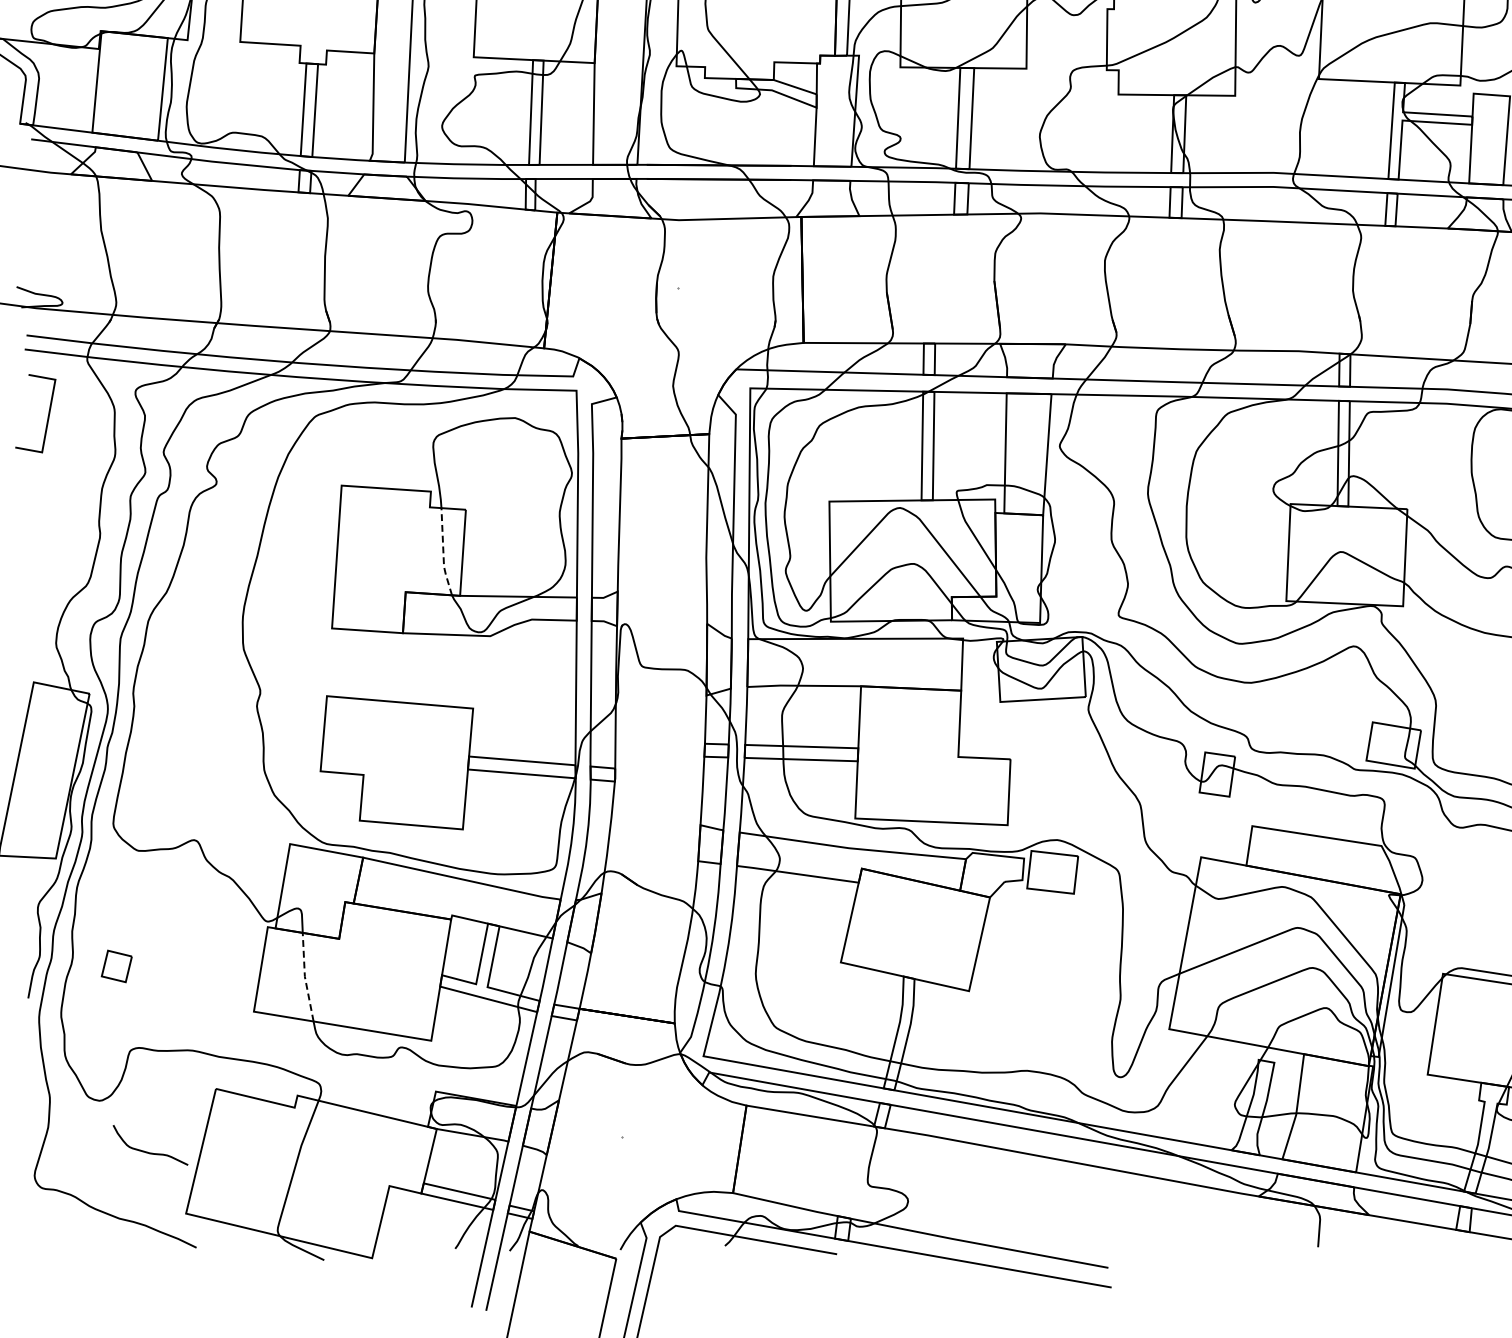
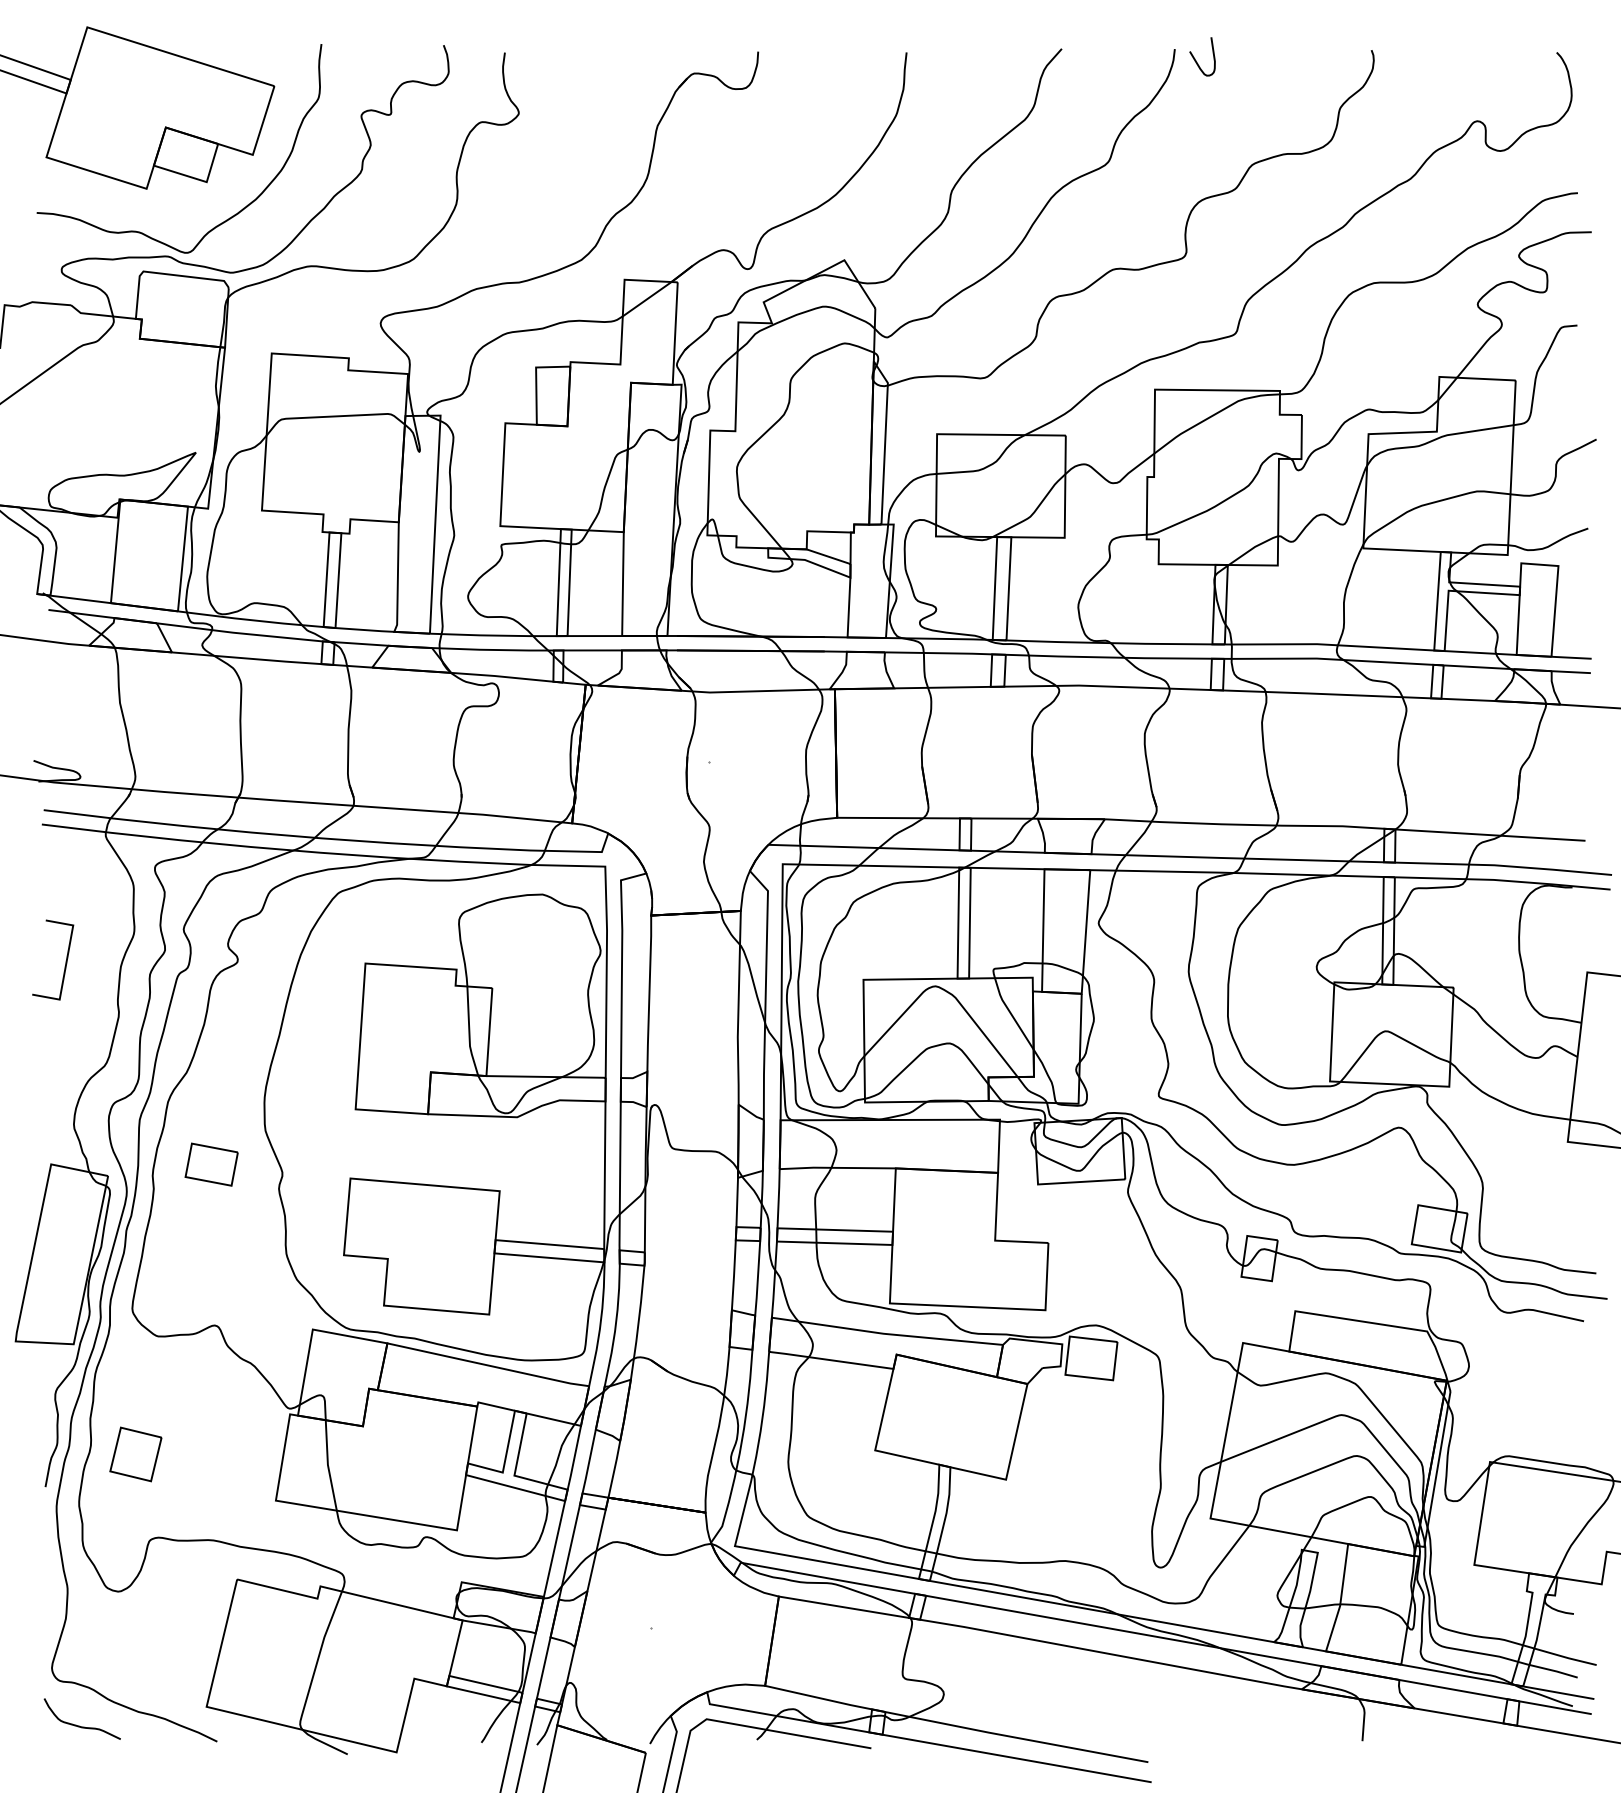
line: (47, 415) -> (65, 961), moved
line: (443, 554) -> (469, 1033), dashed -> solid
part: (190, 682) -> (211, 1164), added
part: (116, 966) -> (135, 1454), size x1.67
line: (304, 976) -> (327, 1464), dashed -> solid
curve: (147, 1151) -> (79, 1725), moved

